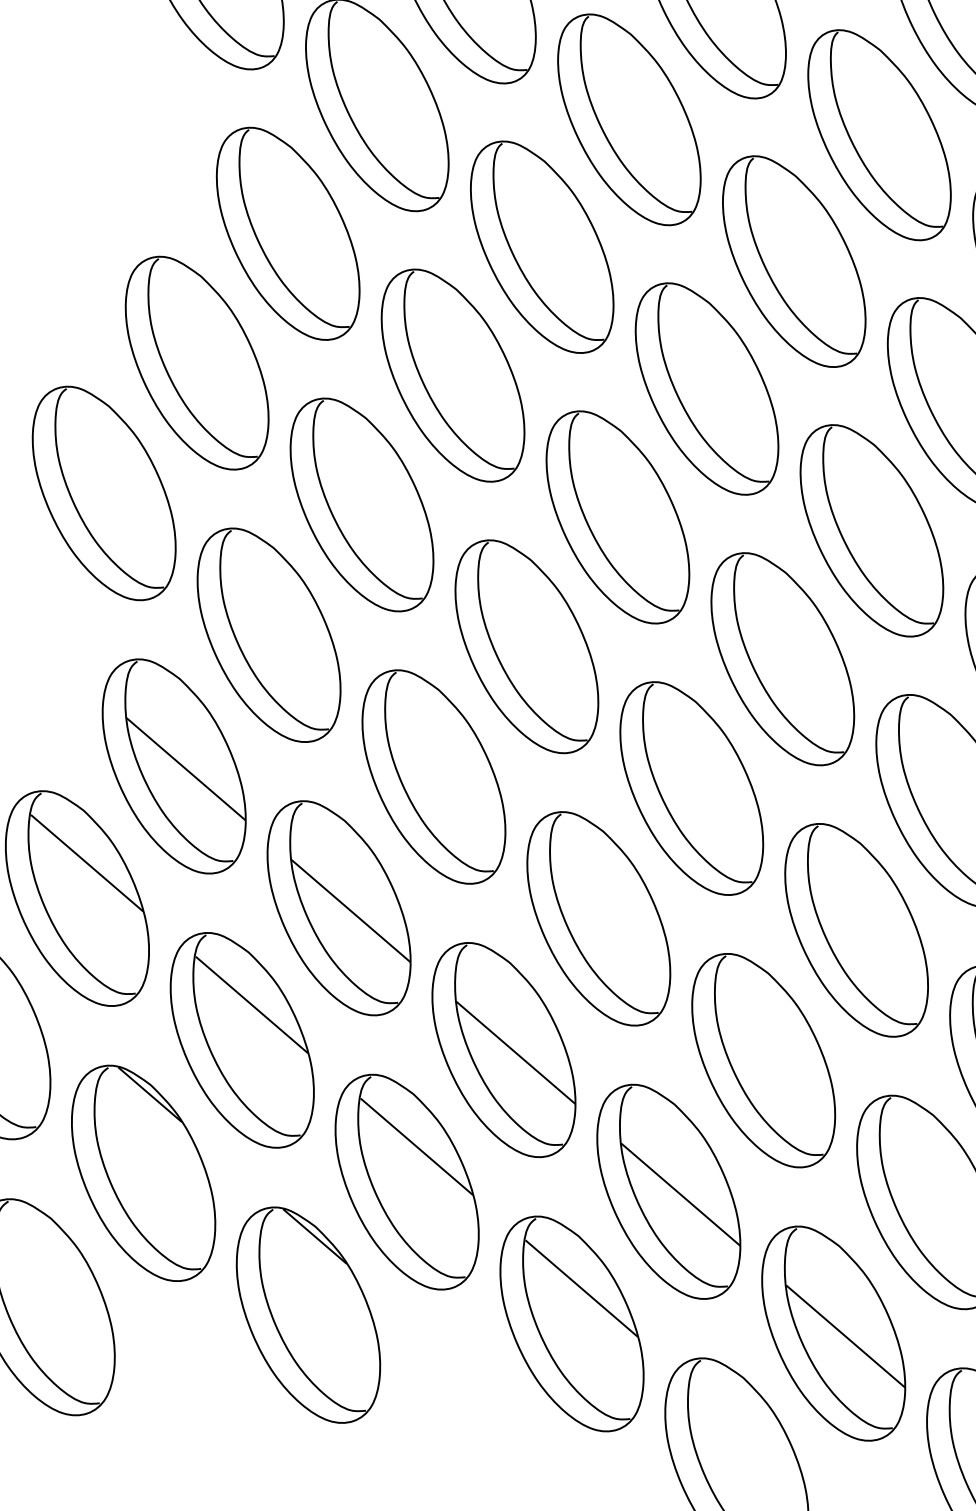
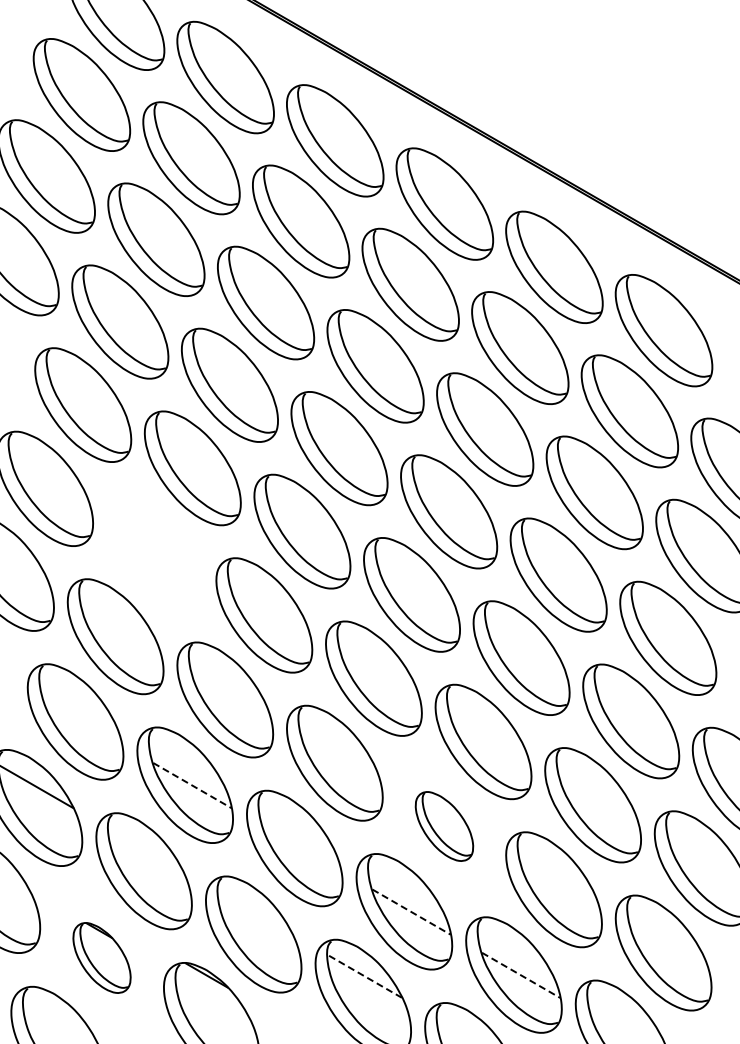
part: (361, 505) -> (154, 552), removed
line: (186, 767) -> (82, 721), removed
line: (351, 911) -> (192, 785), solid -> dashed
line: (251, 1004) -> (145, 849), removed
line: (515, 1052) -> (301, 848), removed
part: (763, 1060) -> (444, 826), size x0.6
line: (417, 1145) -> (255, 912), removed
part: (142, 1172) -> (101, 957), size x0.6
line: (680, 1195) -> (411, 912), solid -> dashed
line: (582, 1288) -> (365, 976), solid -> dashed
line: (846, 1336) -> (521, 975), solid -> dashed

